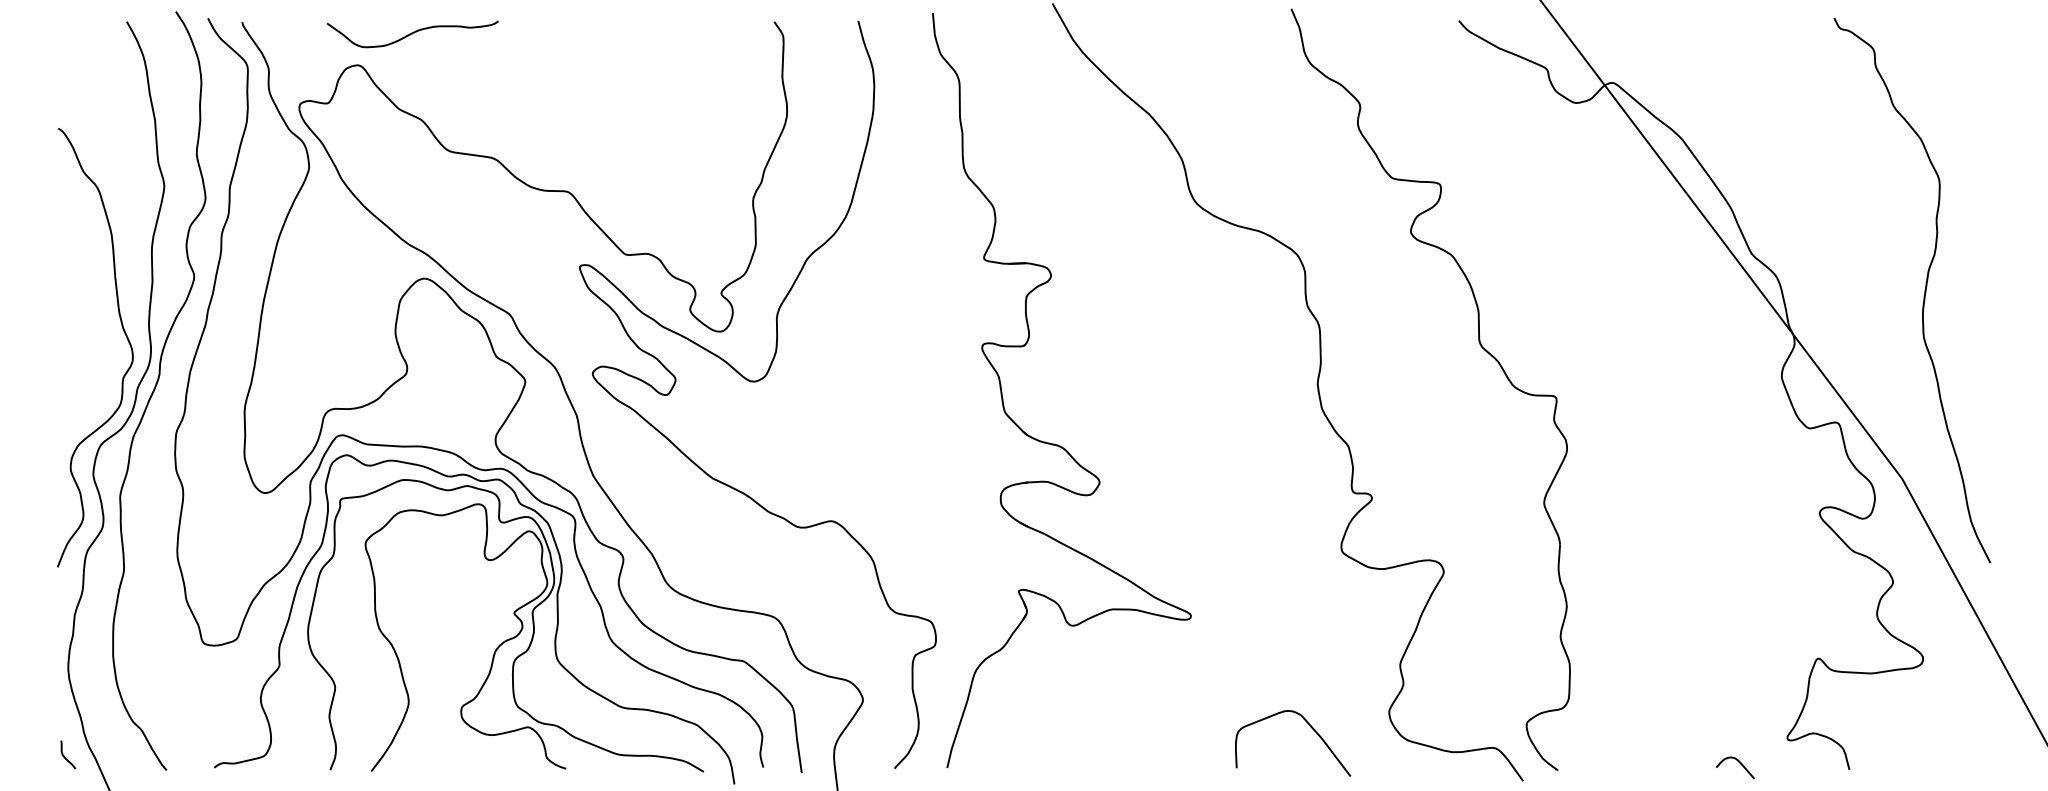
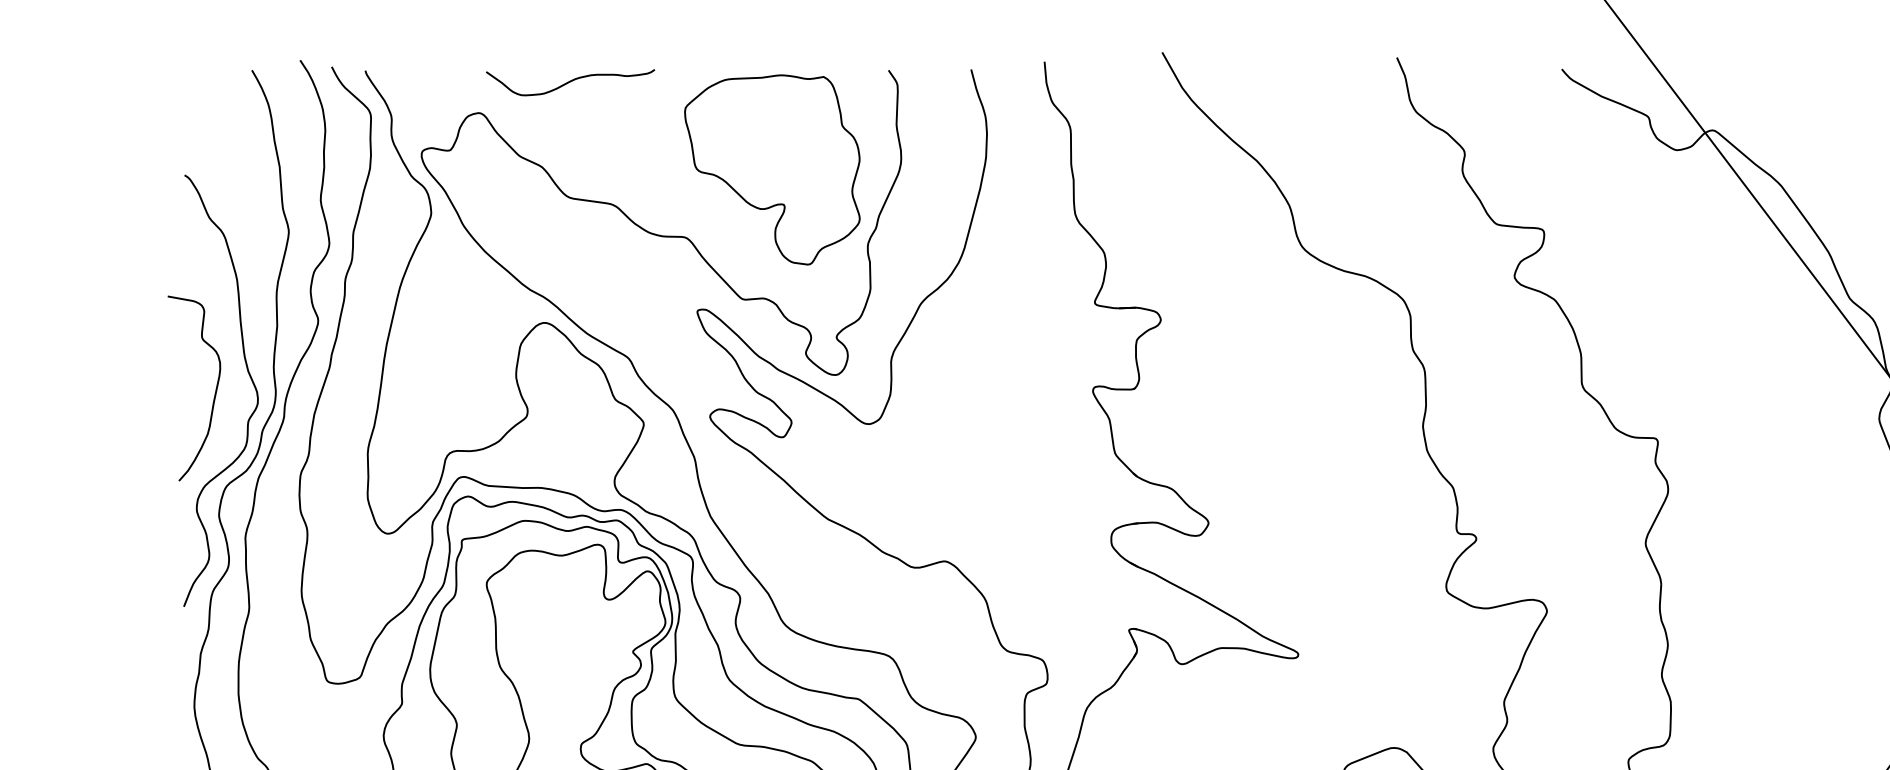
curve: (412, 34) -> (570, 82), moved
part: (655, 123) -> (771, 170), added
curve: (88, 351) -> (214, 394), added

